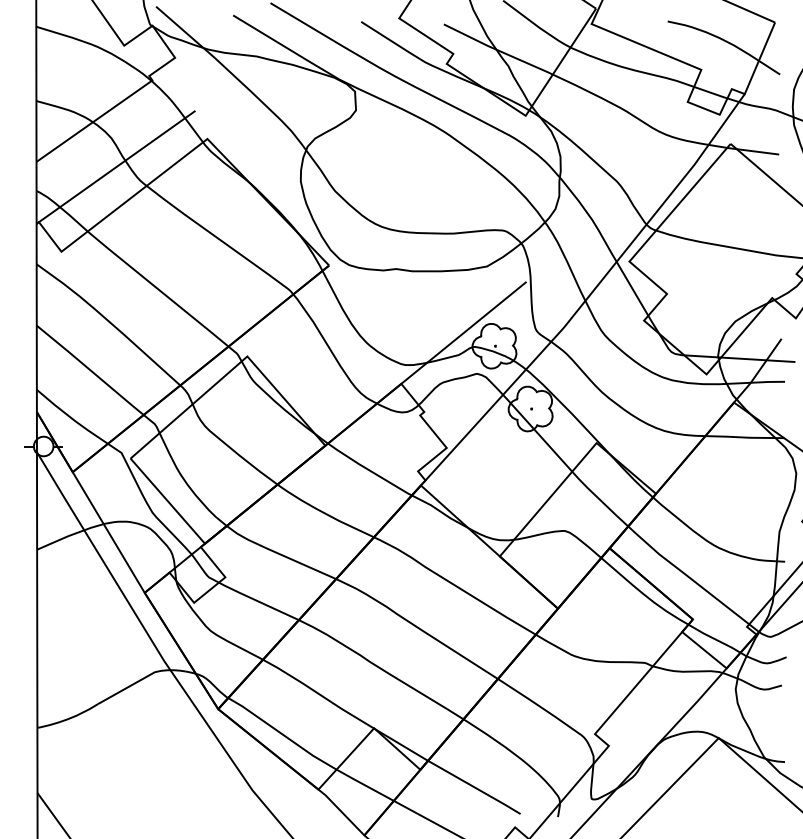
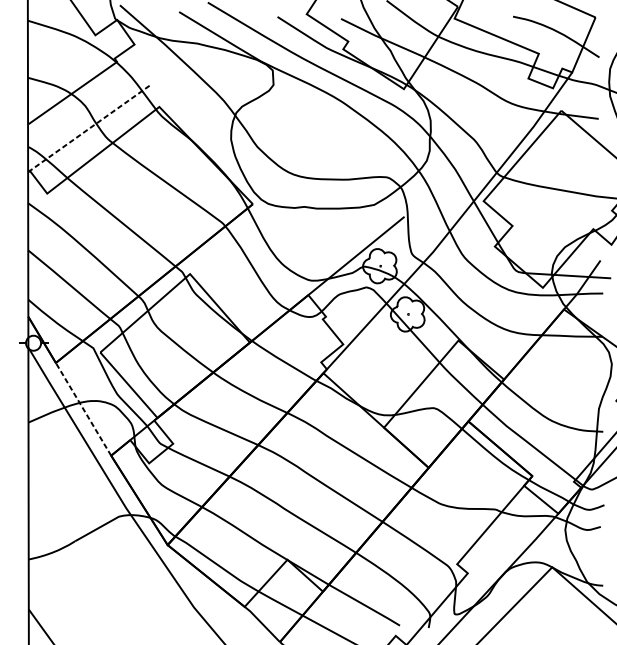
line: (116, 167) -> (89, 128), solid -> dashed
line: (108, 532) -> (83, 409), solid -> dashed

